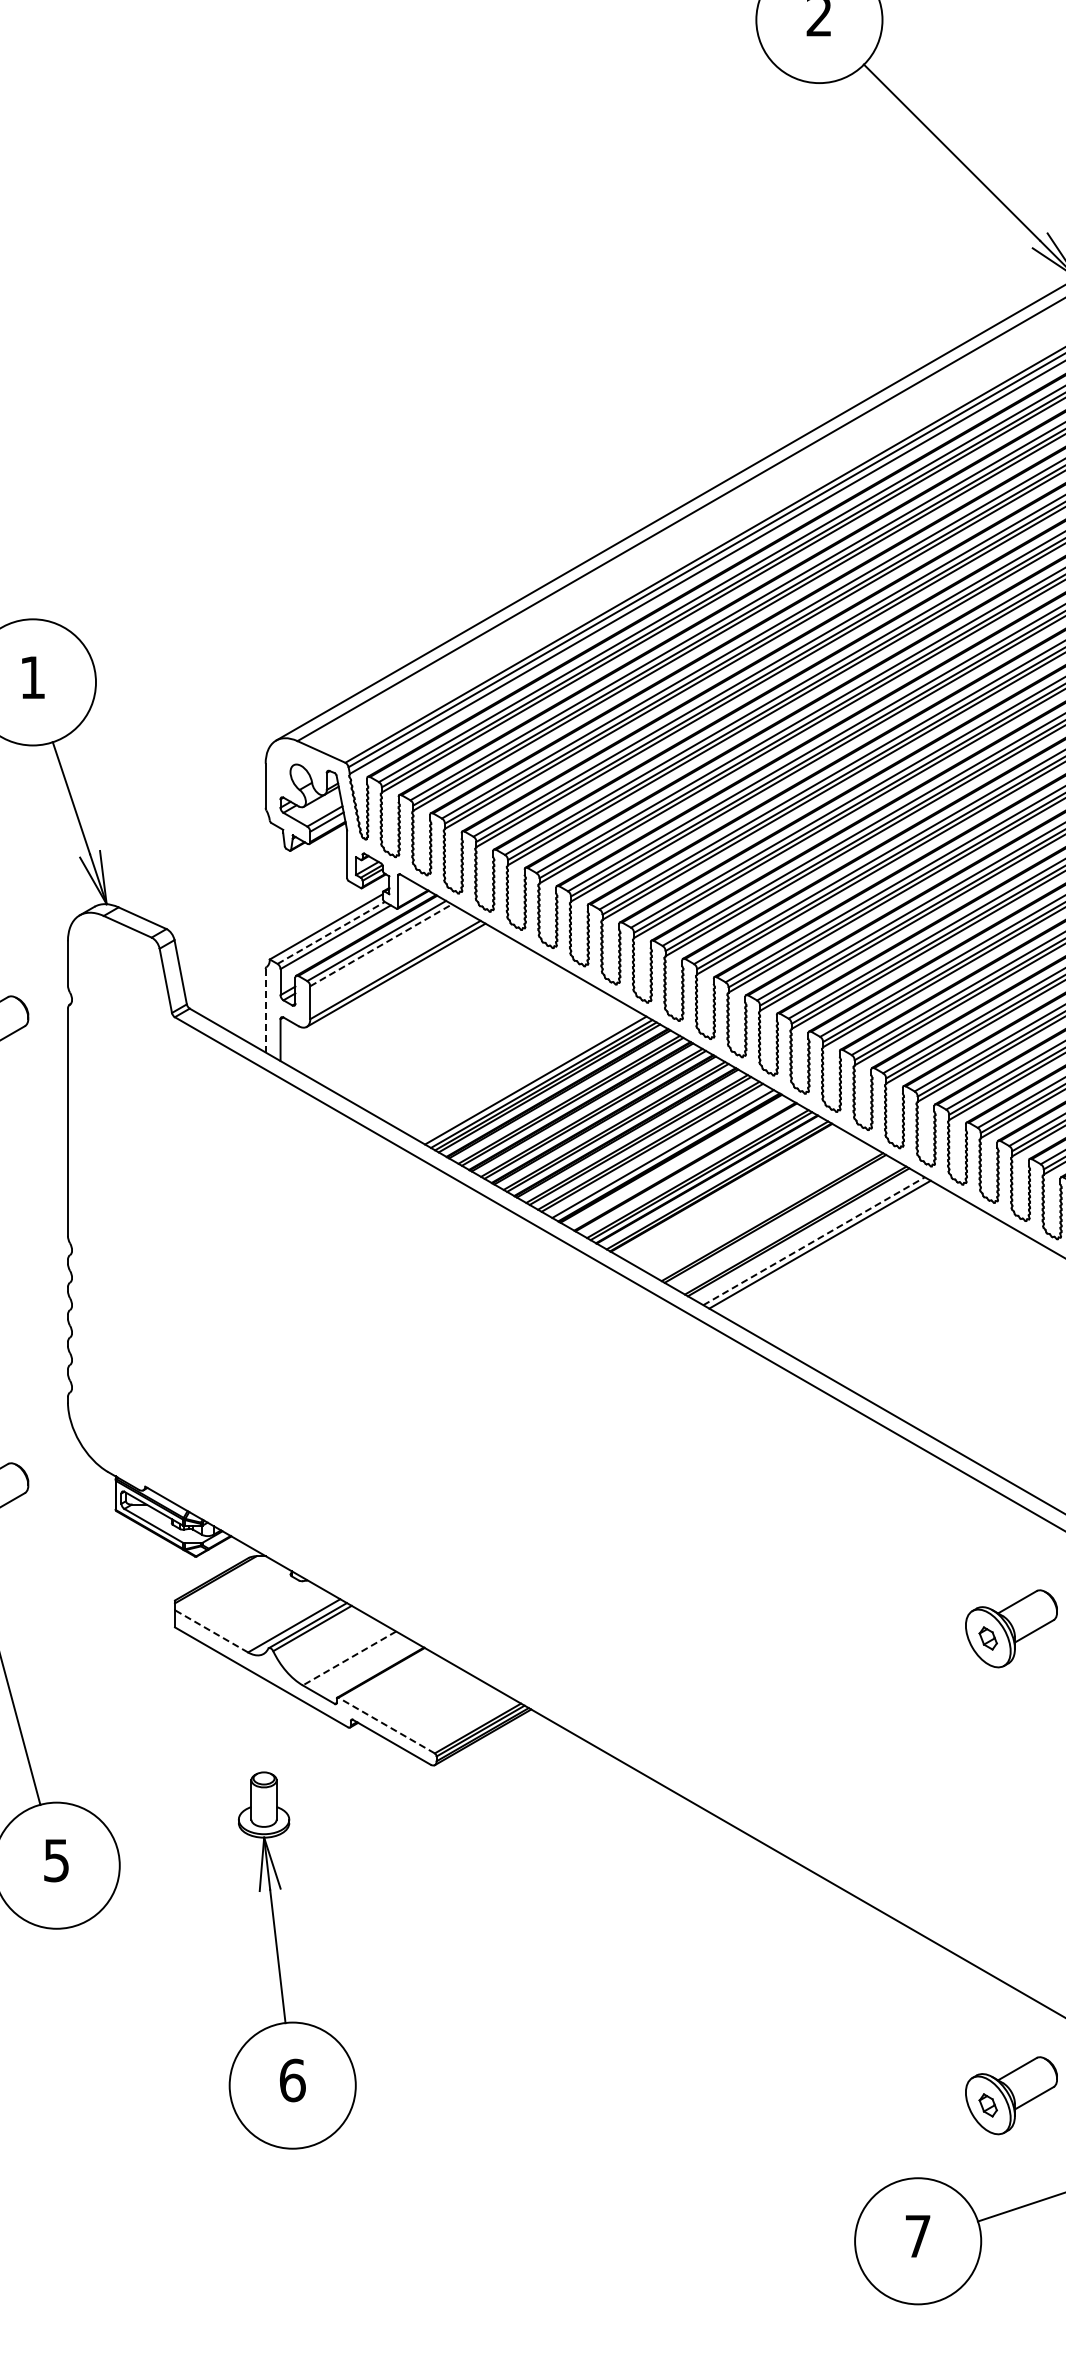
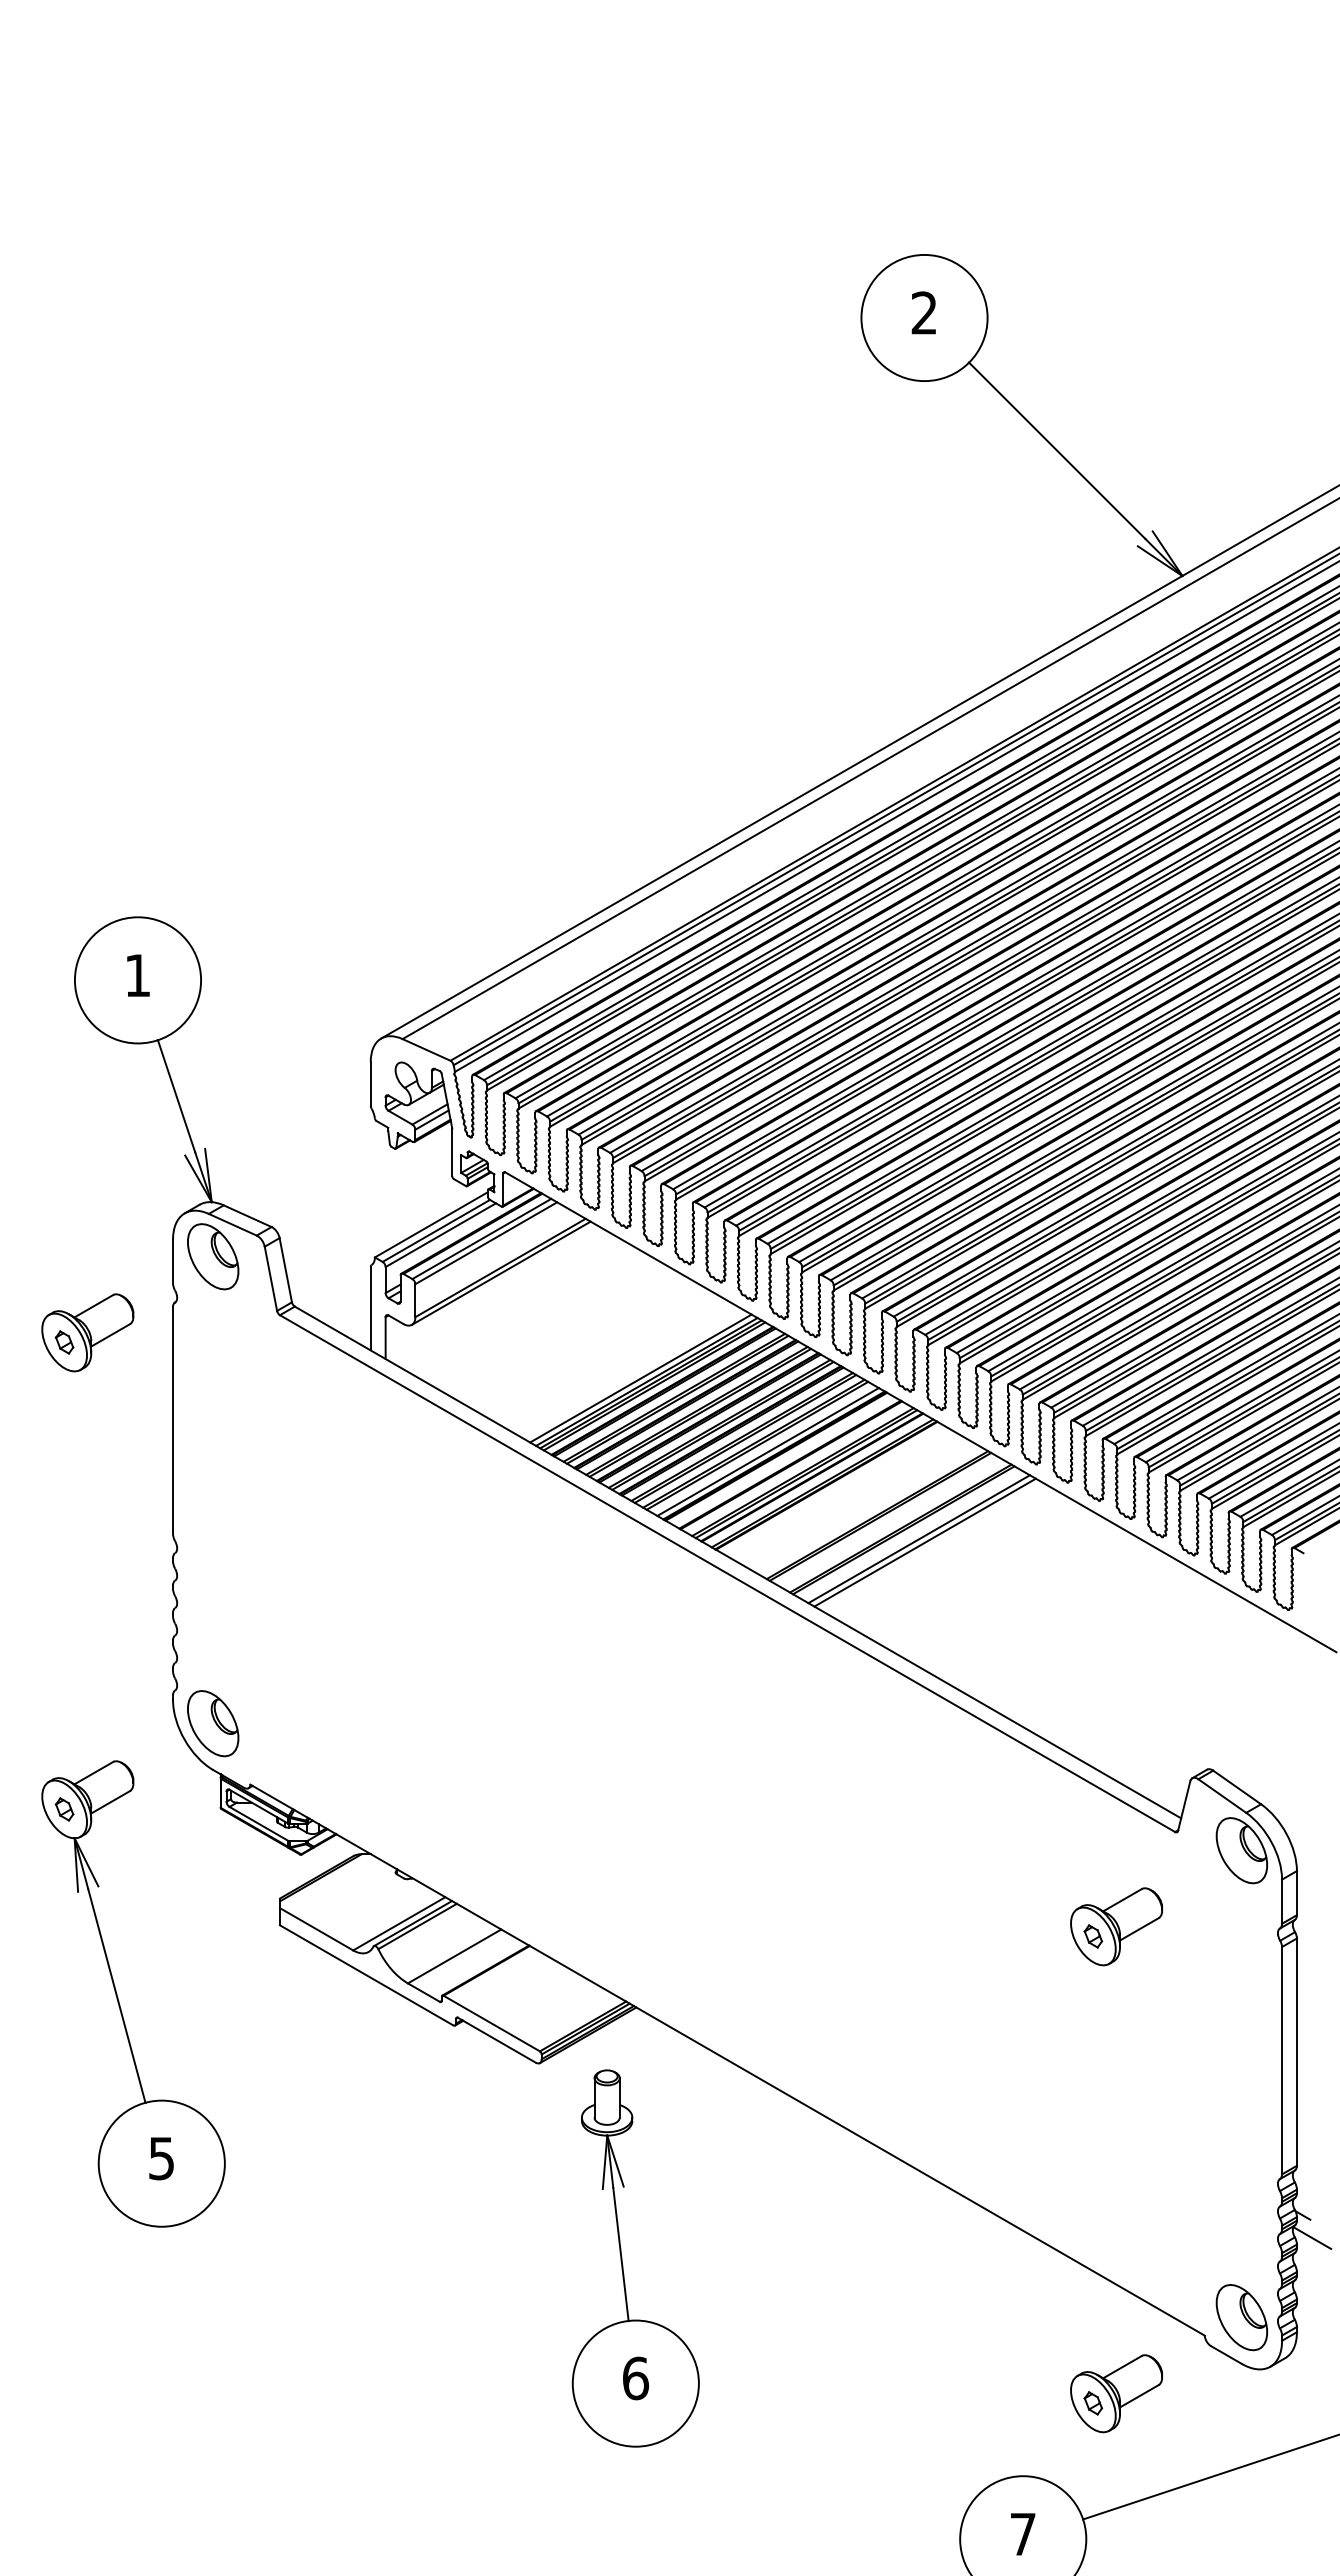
line: (331, 932) -> (436, 1230), dashed -> solid
line: (381, 945) -> (486, 1243), dashed -> solid
part: (108, 958) -> (213, 1256), added
line: (265, 1010) -> (370, 1308), dashed -> solid
line: (814, 1241) -> (919, 1539), dashed -> solid
part: (108, 1425) -> (213, 1723), added
line: (211, 1631) -> (316, 1929), dashed -> solid
line: (349, 1658) -> (454, 1956), dashed -> solid
line: (386, 1725) -> (491, 2023), dashed -> solid
part: (279, 1960) -> (622, 2258), moved

